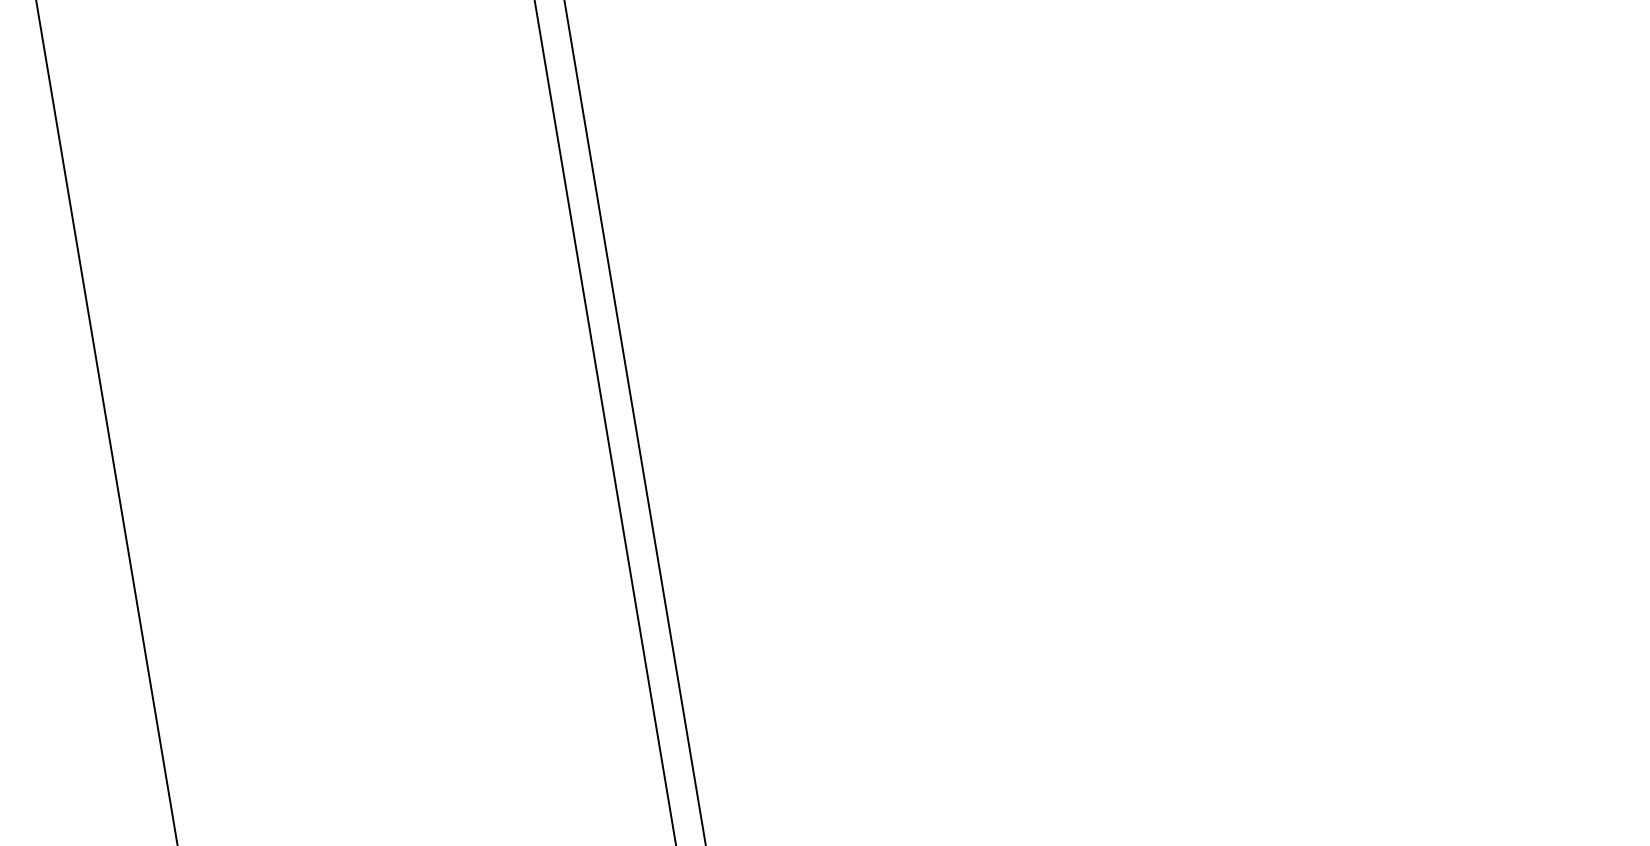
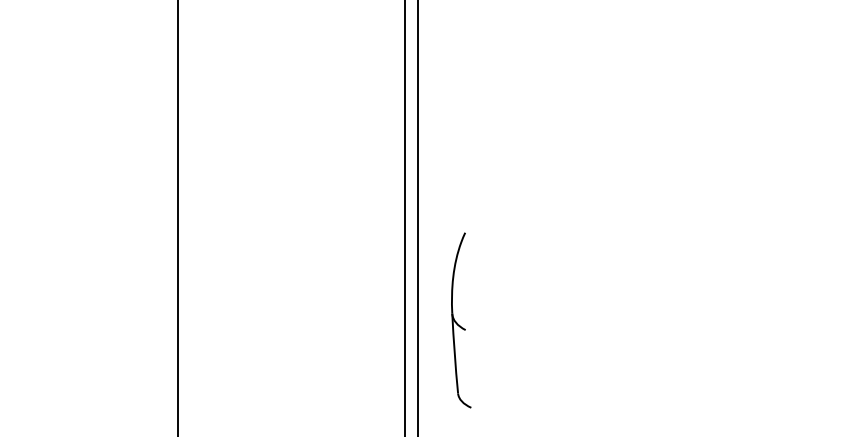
part: (763, 621) -> (461, 320), added

